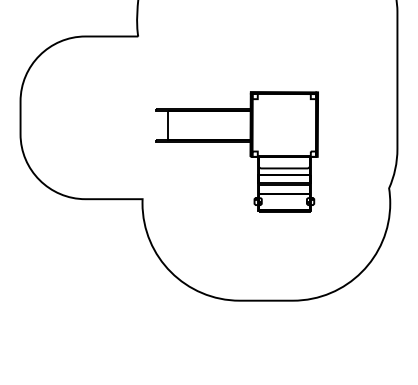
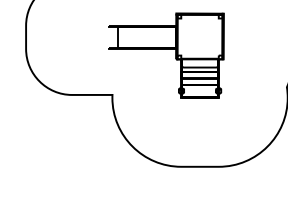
part: (236, 142) -> (166, 49), moved

